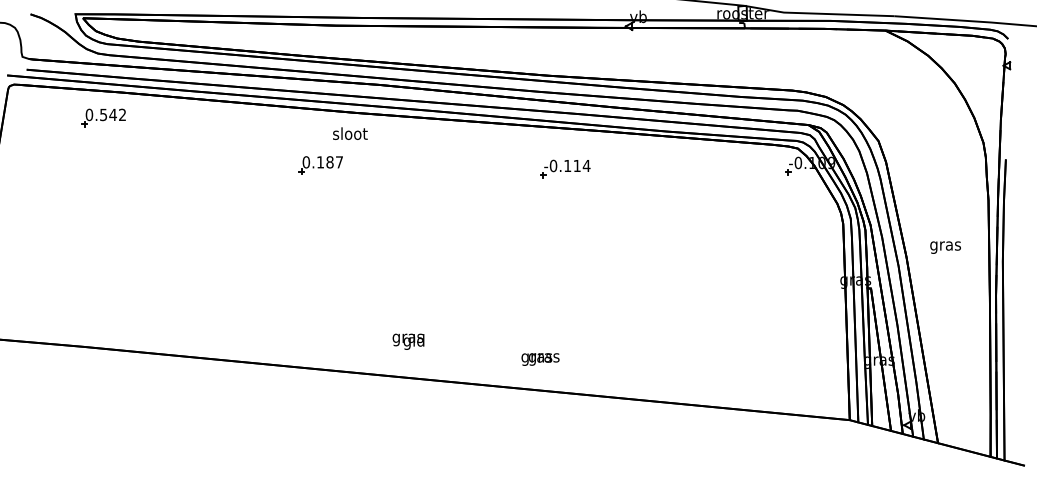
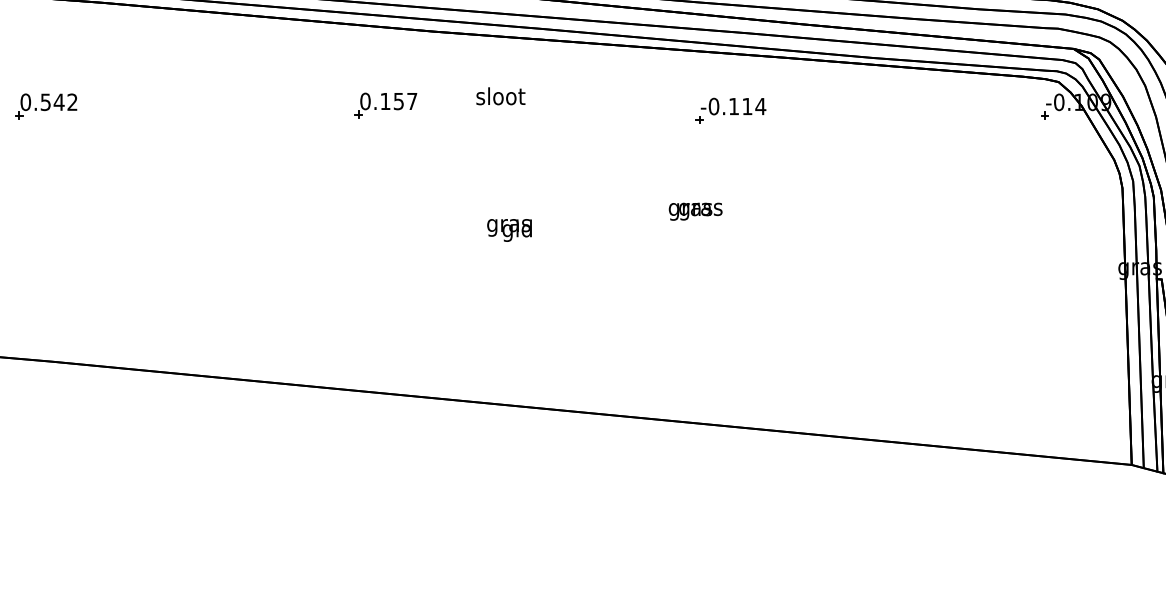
part: (103, 117) -> (45, 105), moved
text: (350, 133) -> (501, 96), moved
text: (329, 162) -> (398, 101), 0.187 -> 0.157
text: (408, 341) -> (509, 229), moved
text: (540, 359) -> (695, 211), moved

